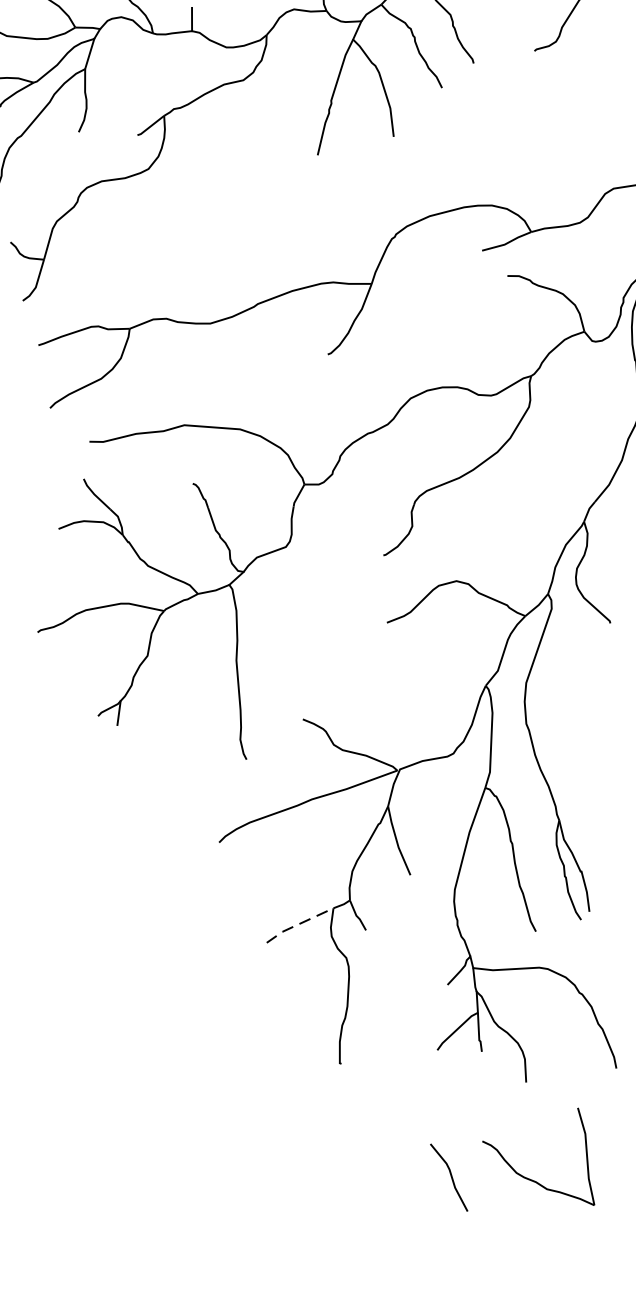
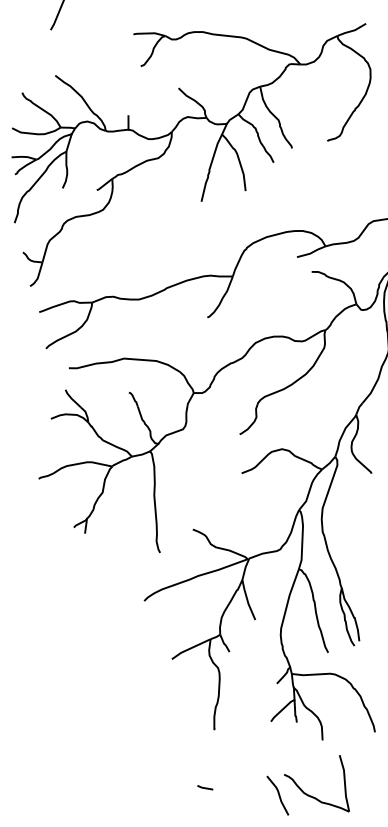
line: (298, 924) -> (190, 648), dashed -> solid
line: (324, 1163) -> (205, 787), added
part: (529, 1177) -> (311, 795), moved

